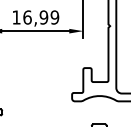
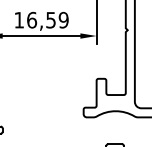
text: (43, 16) -> (50, 19), 16,99 -> 16,59

